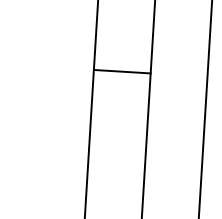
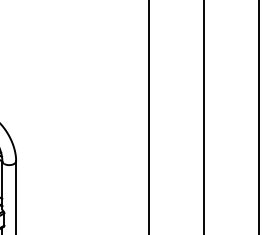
line: (122, 71) -> (176, 51), removed

